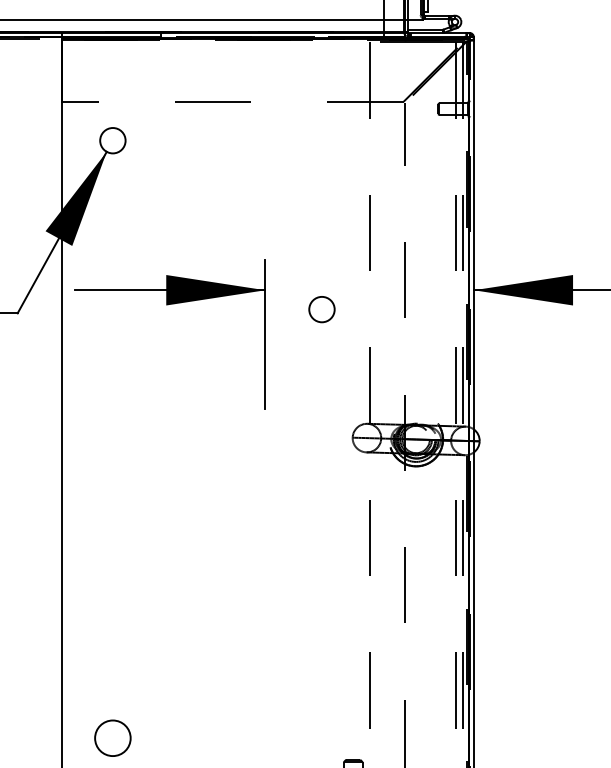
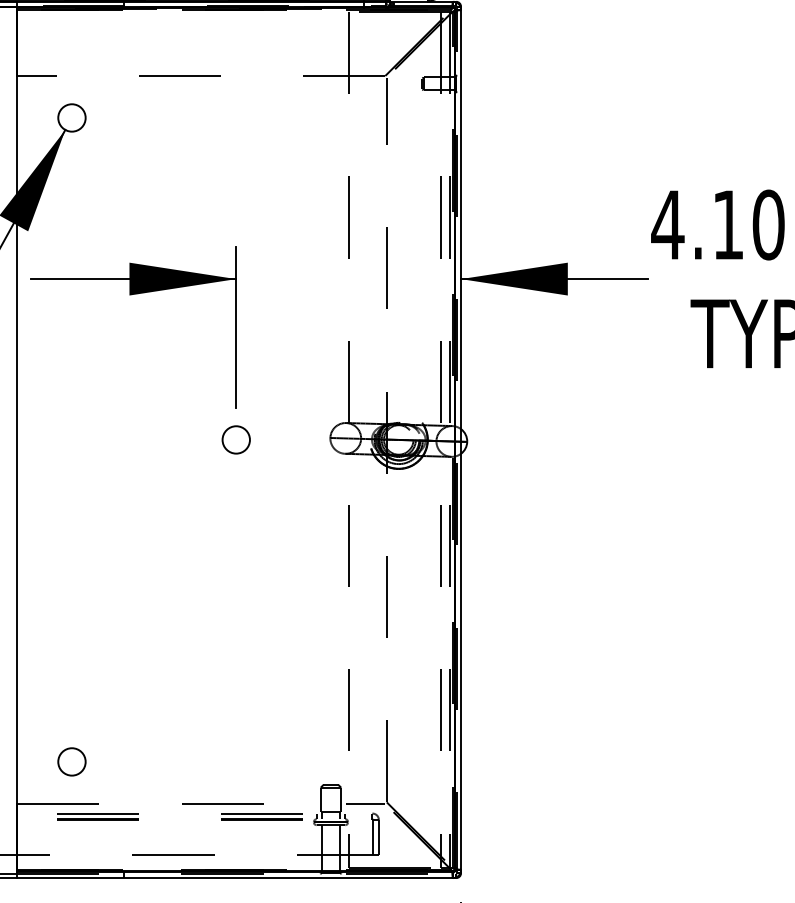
circle: (321, 309) -> (235, 439), moved
circle: (112, 737) -> (71, 761), size x0.71

